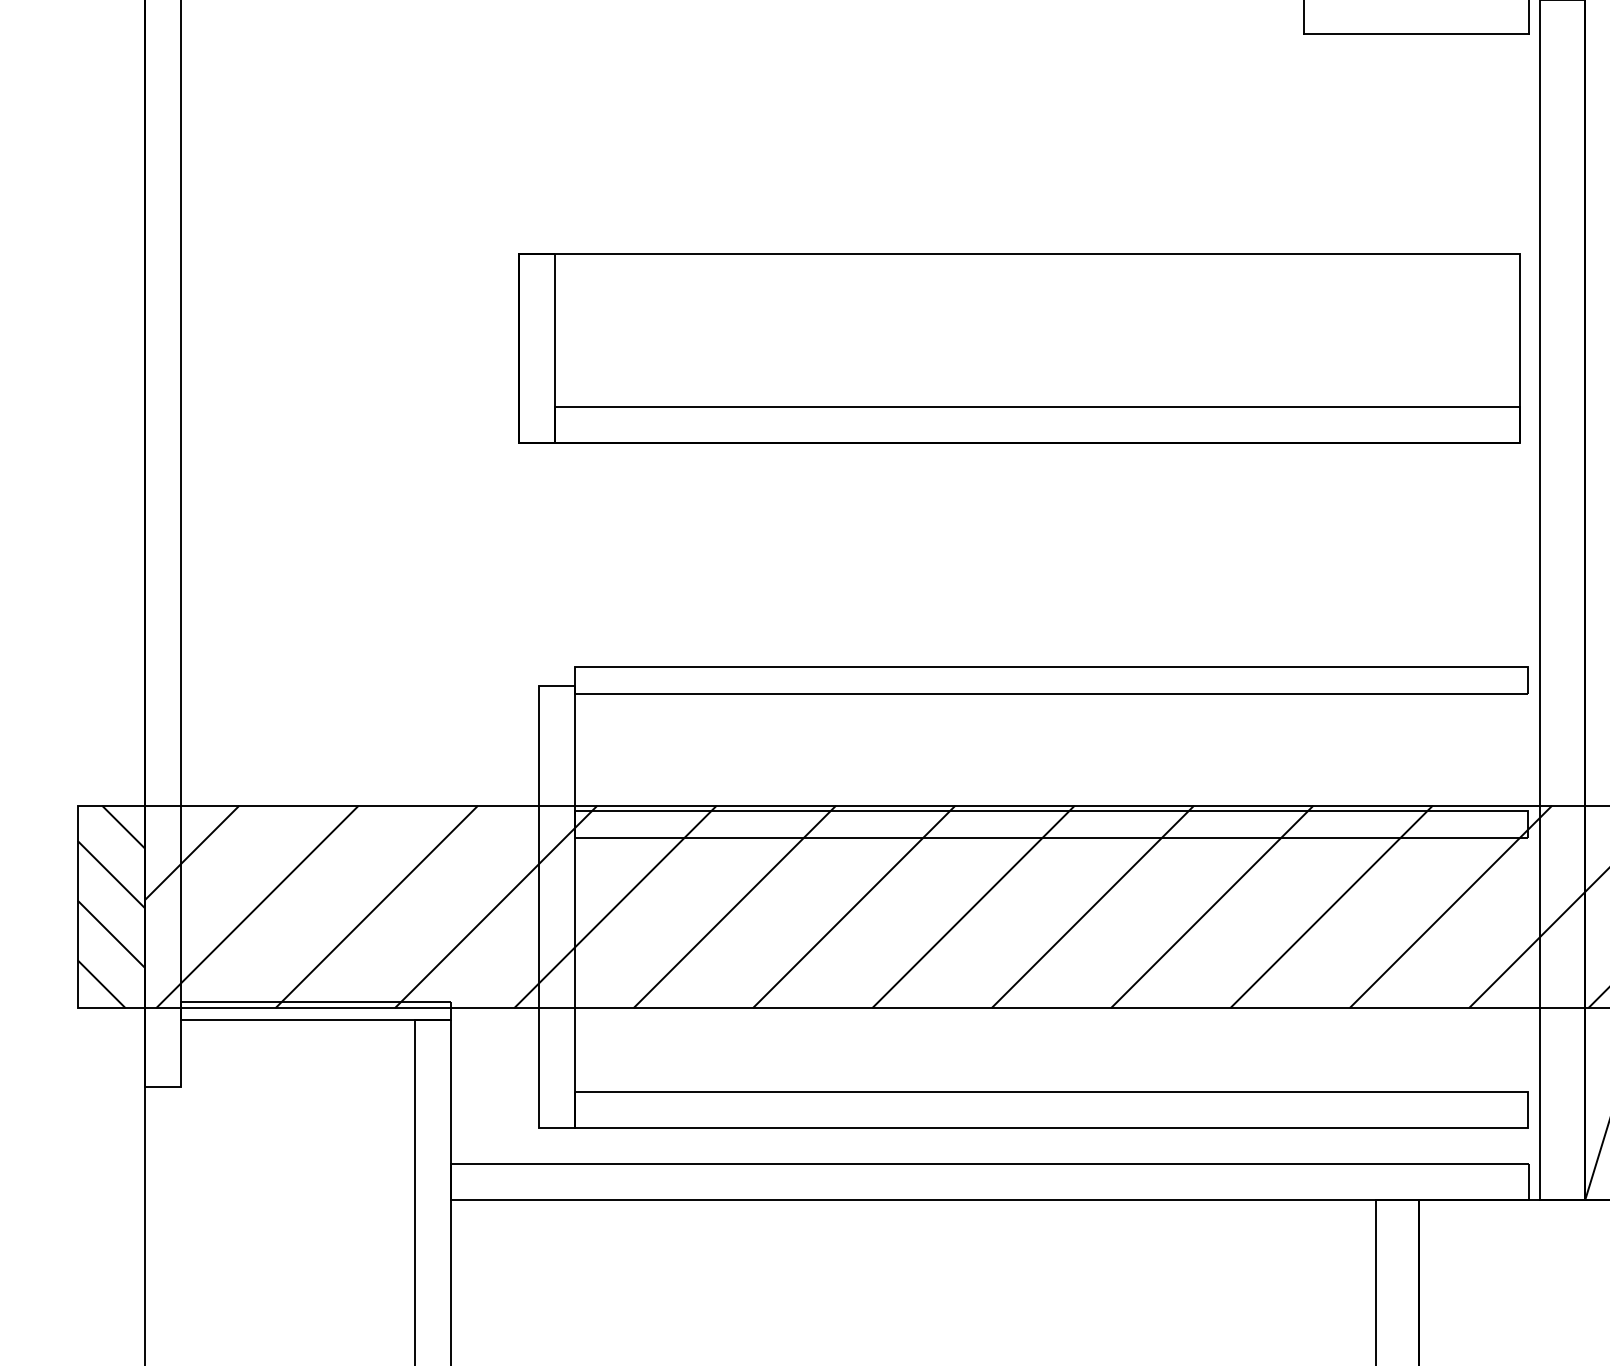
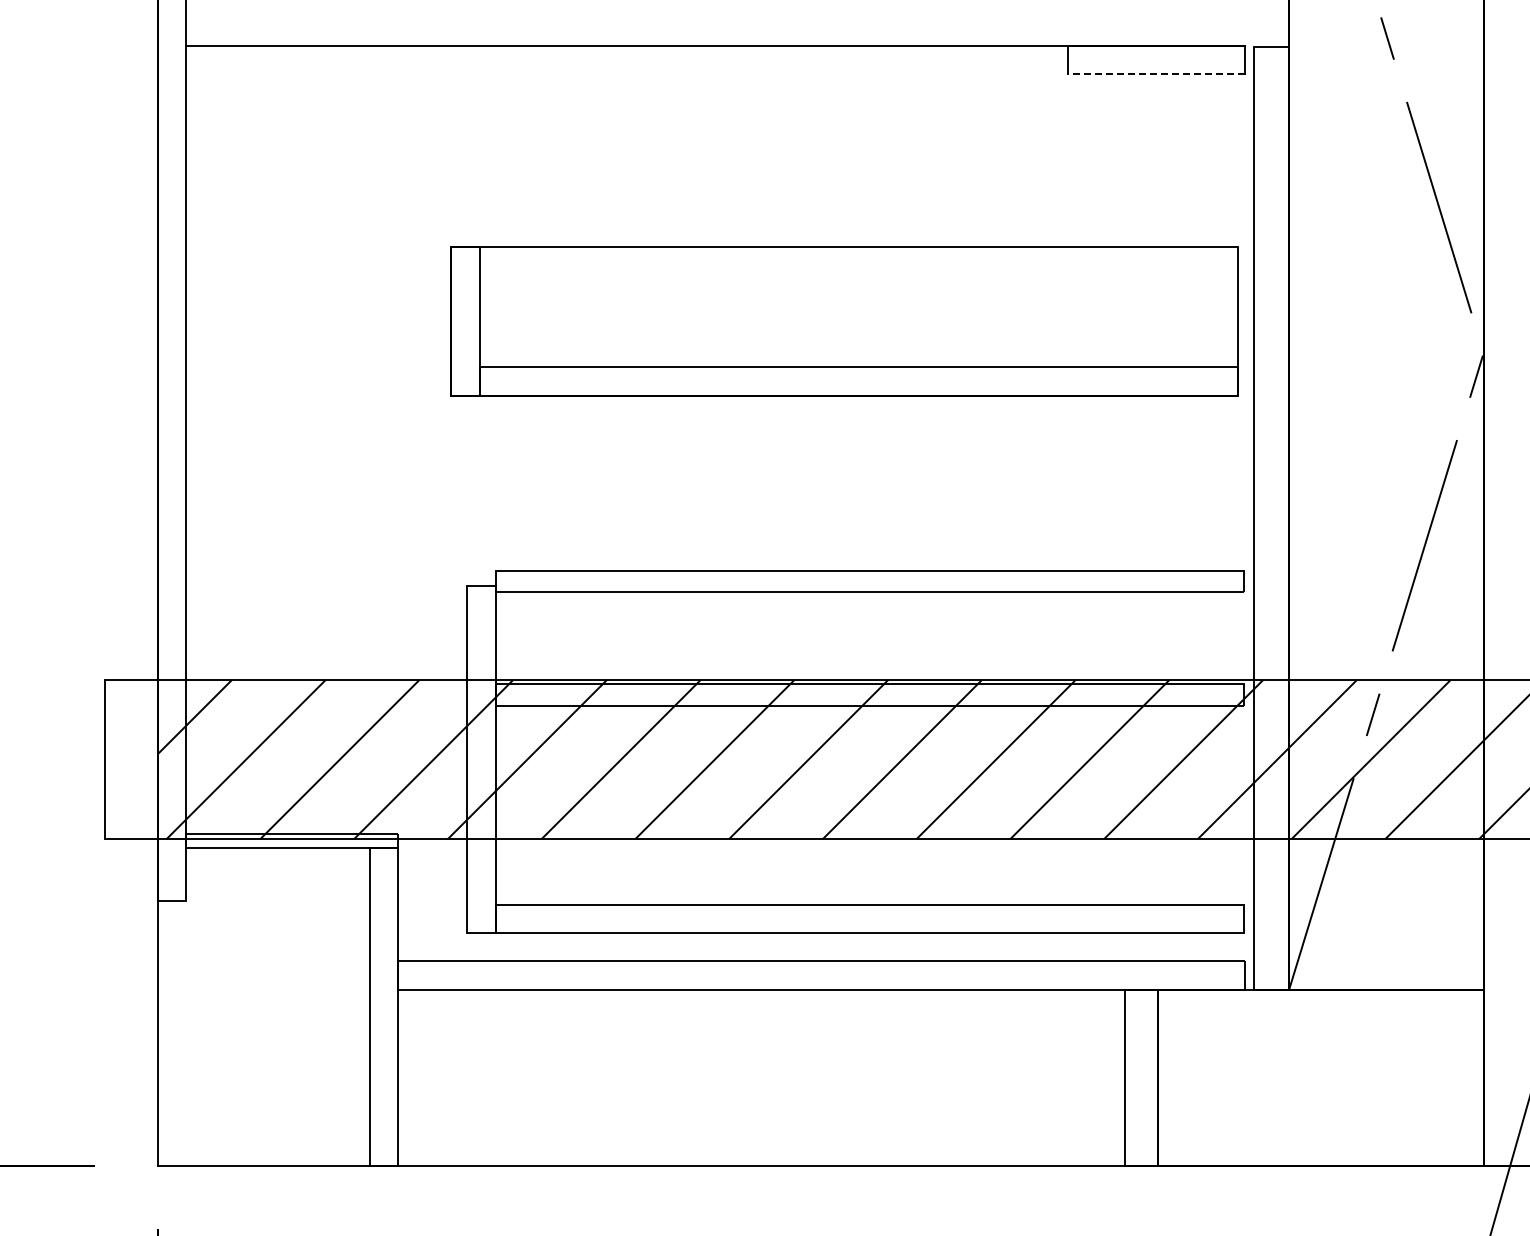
line: (1416, 33) -> (1156, 73), solid -> dashed
hatch: (110, 906) -> (130, 759), removed

